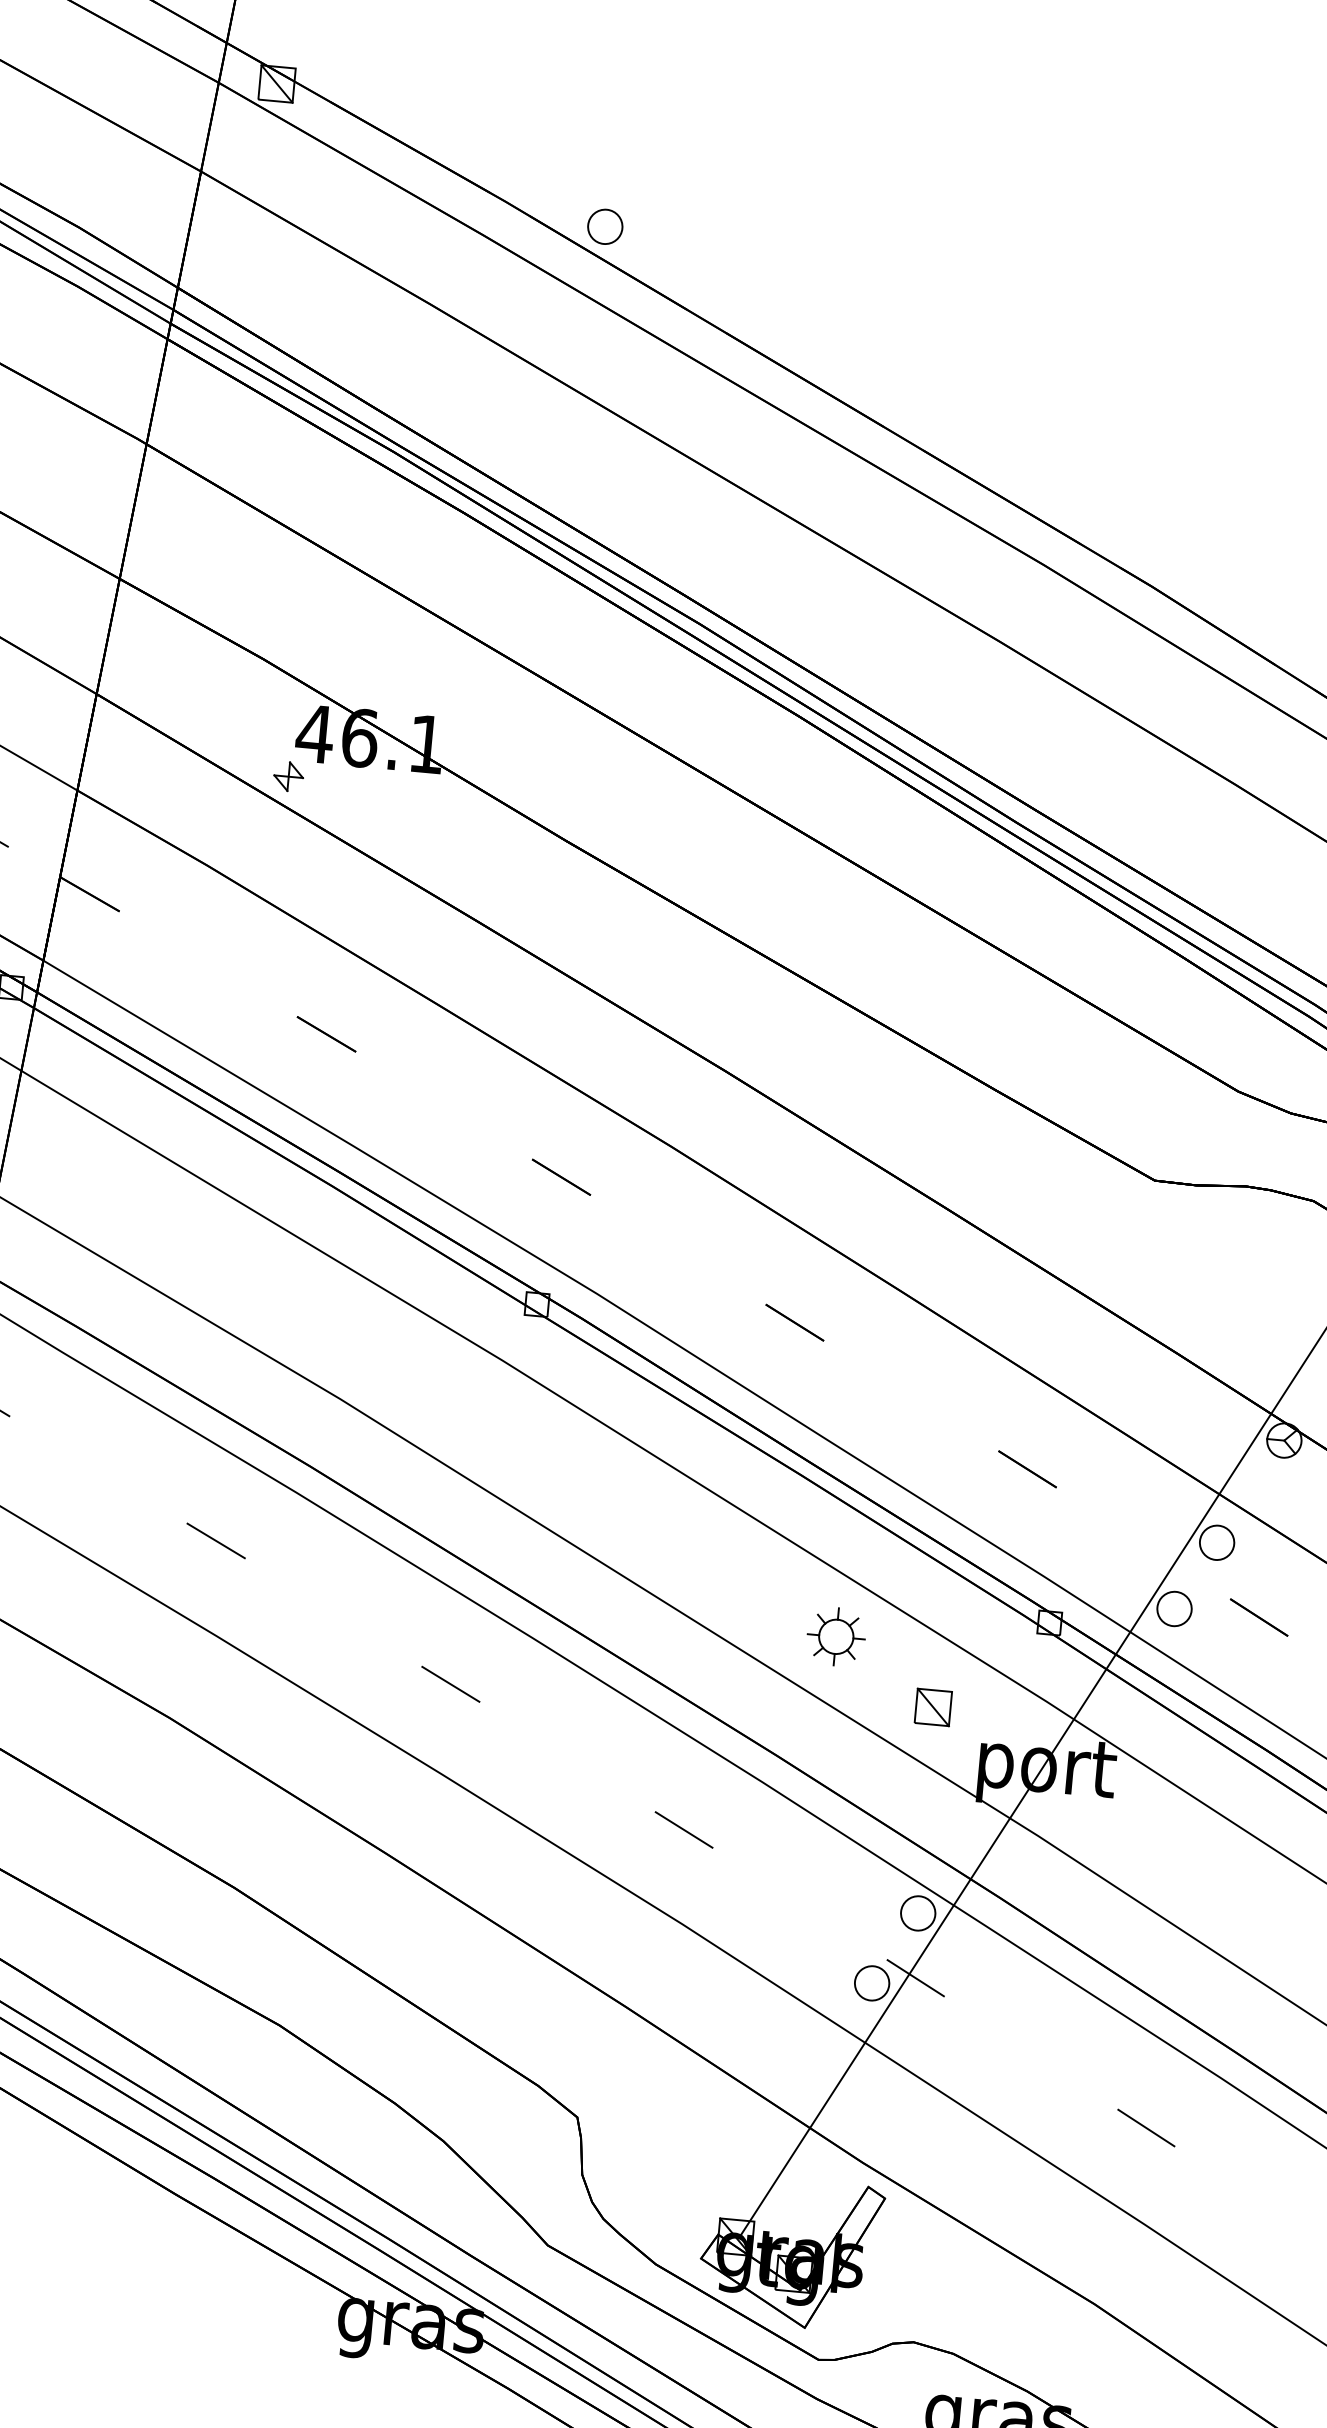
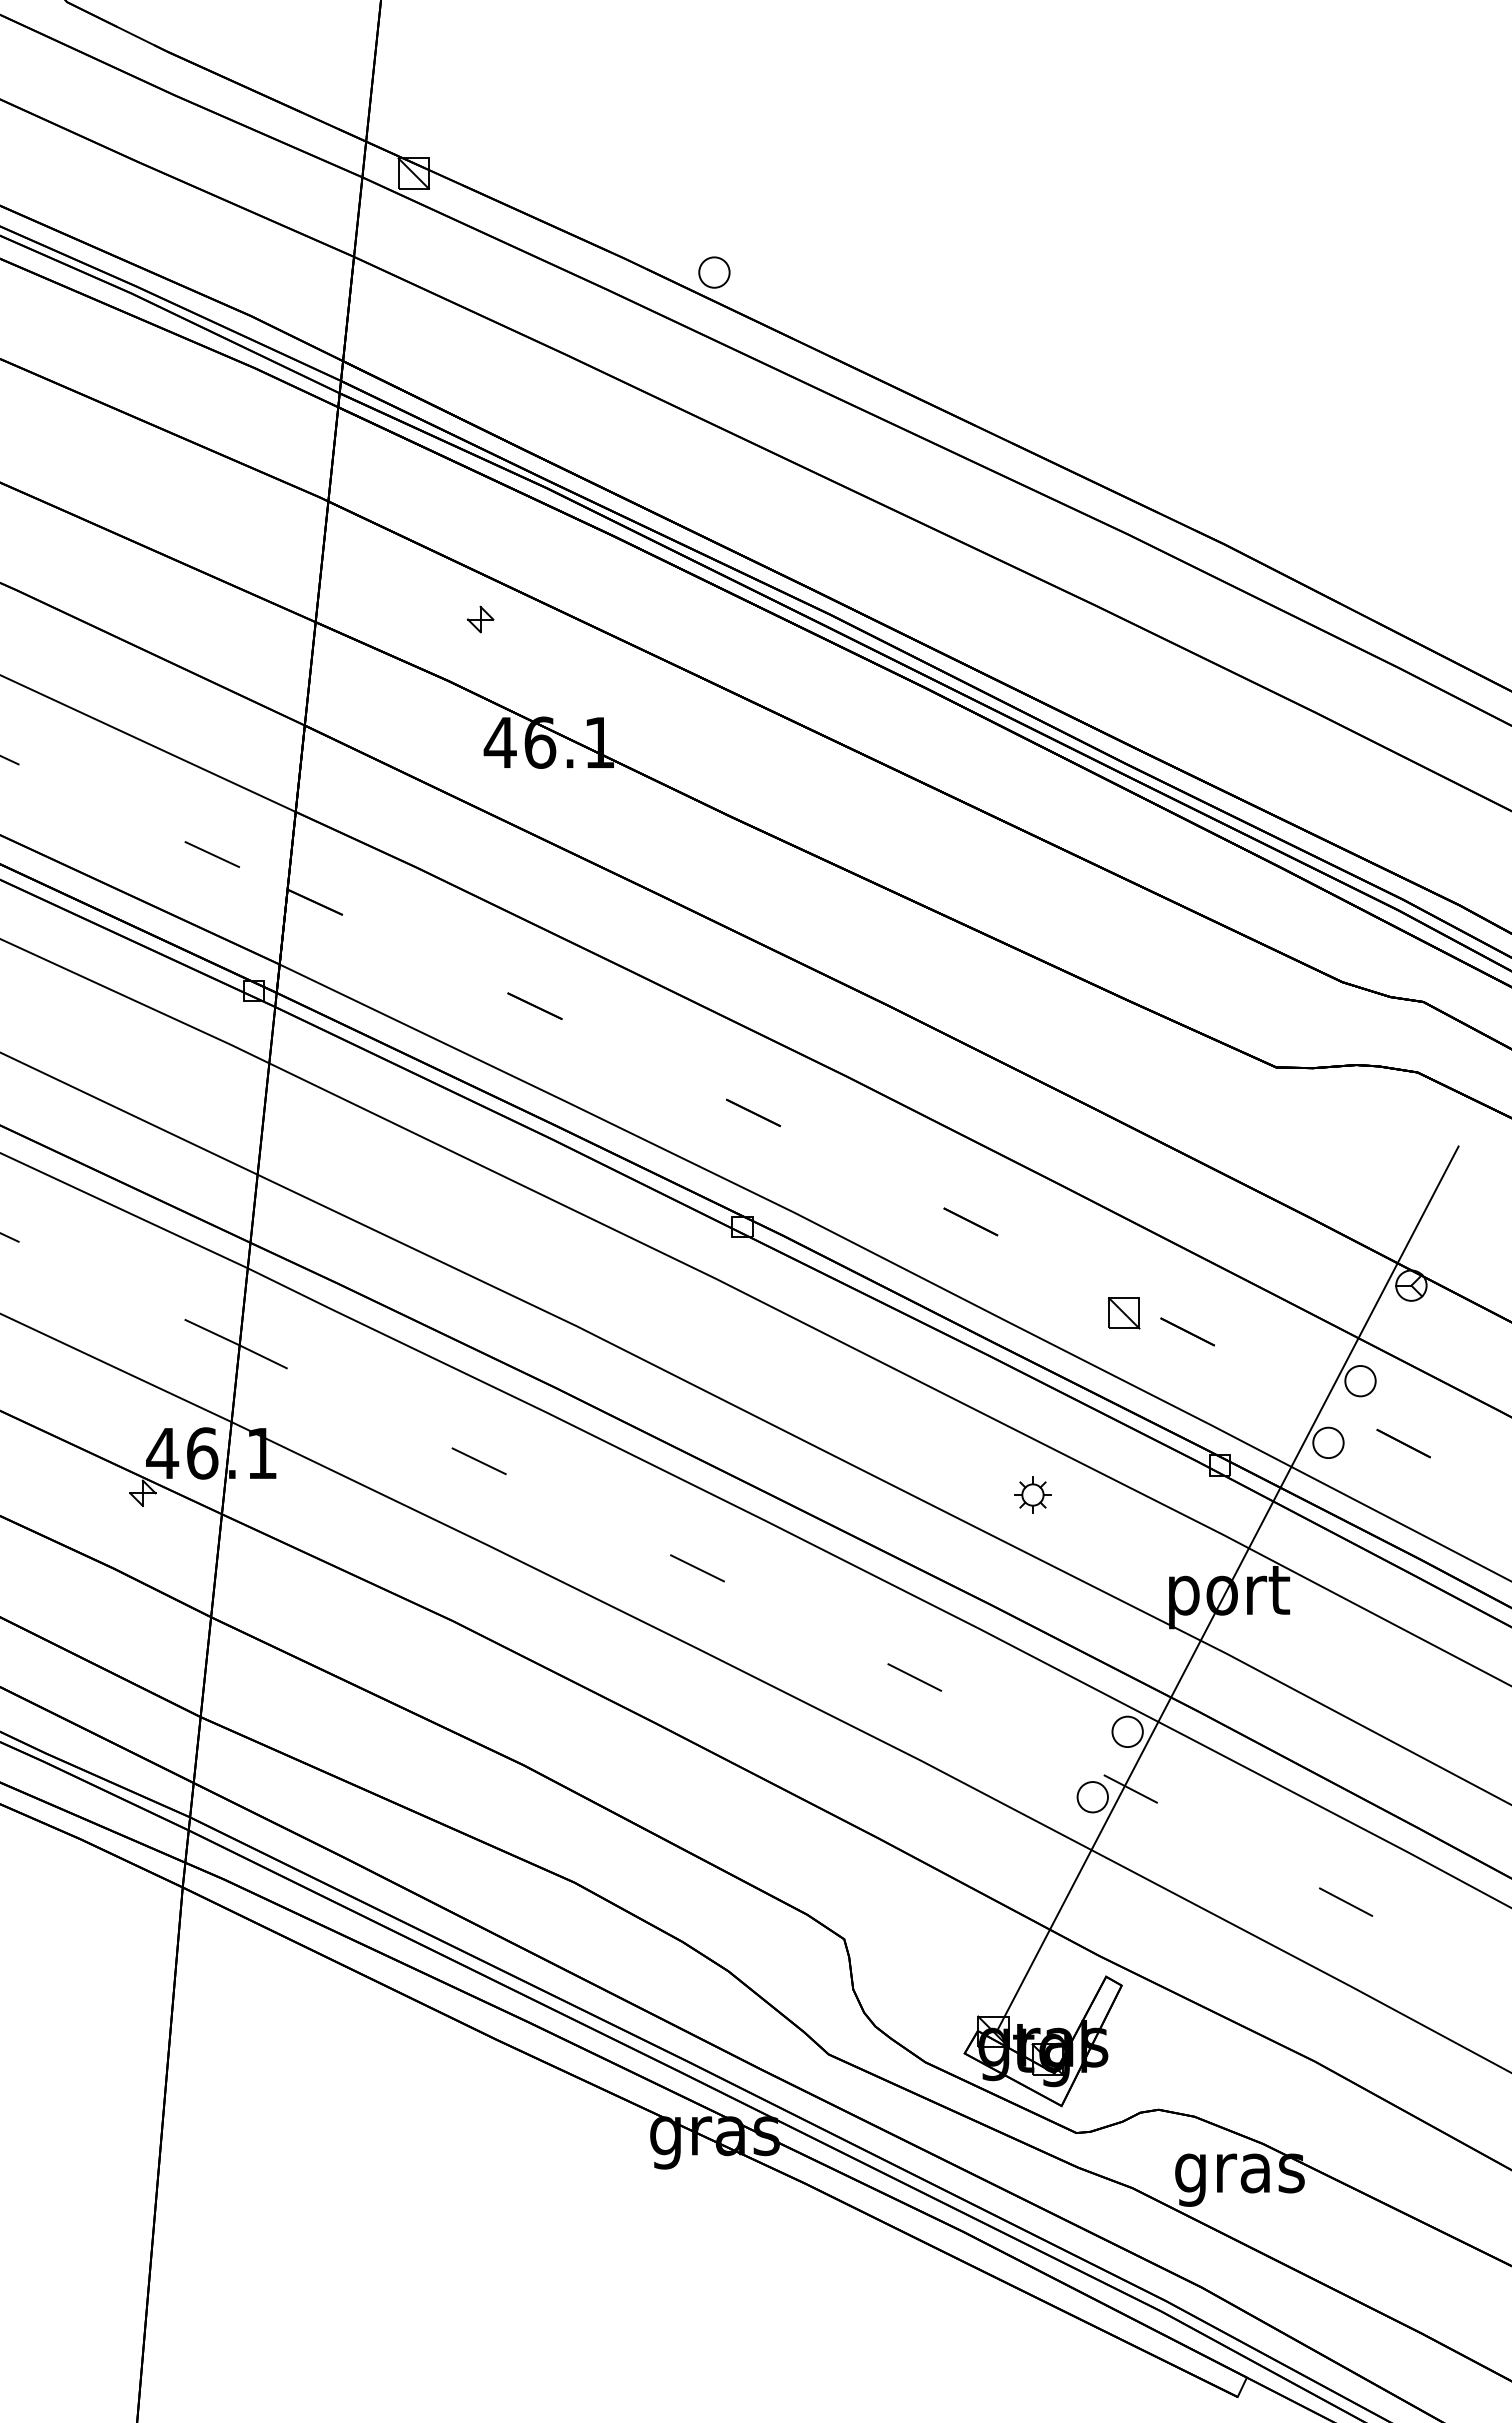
part: (288, 776) -> (480, 619), moved
part: (835, 1636) -> (1032, 1494), size x0.7
part: (933, 1707) -> (1124, 1313), moved

